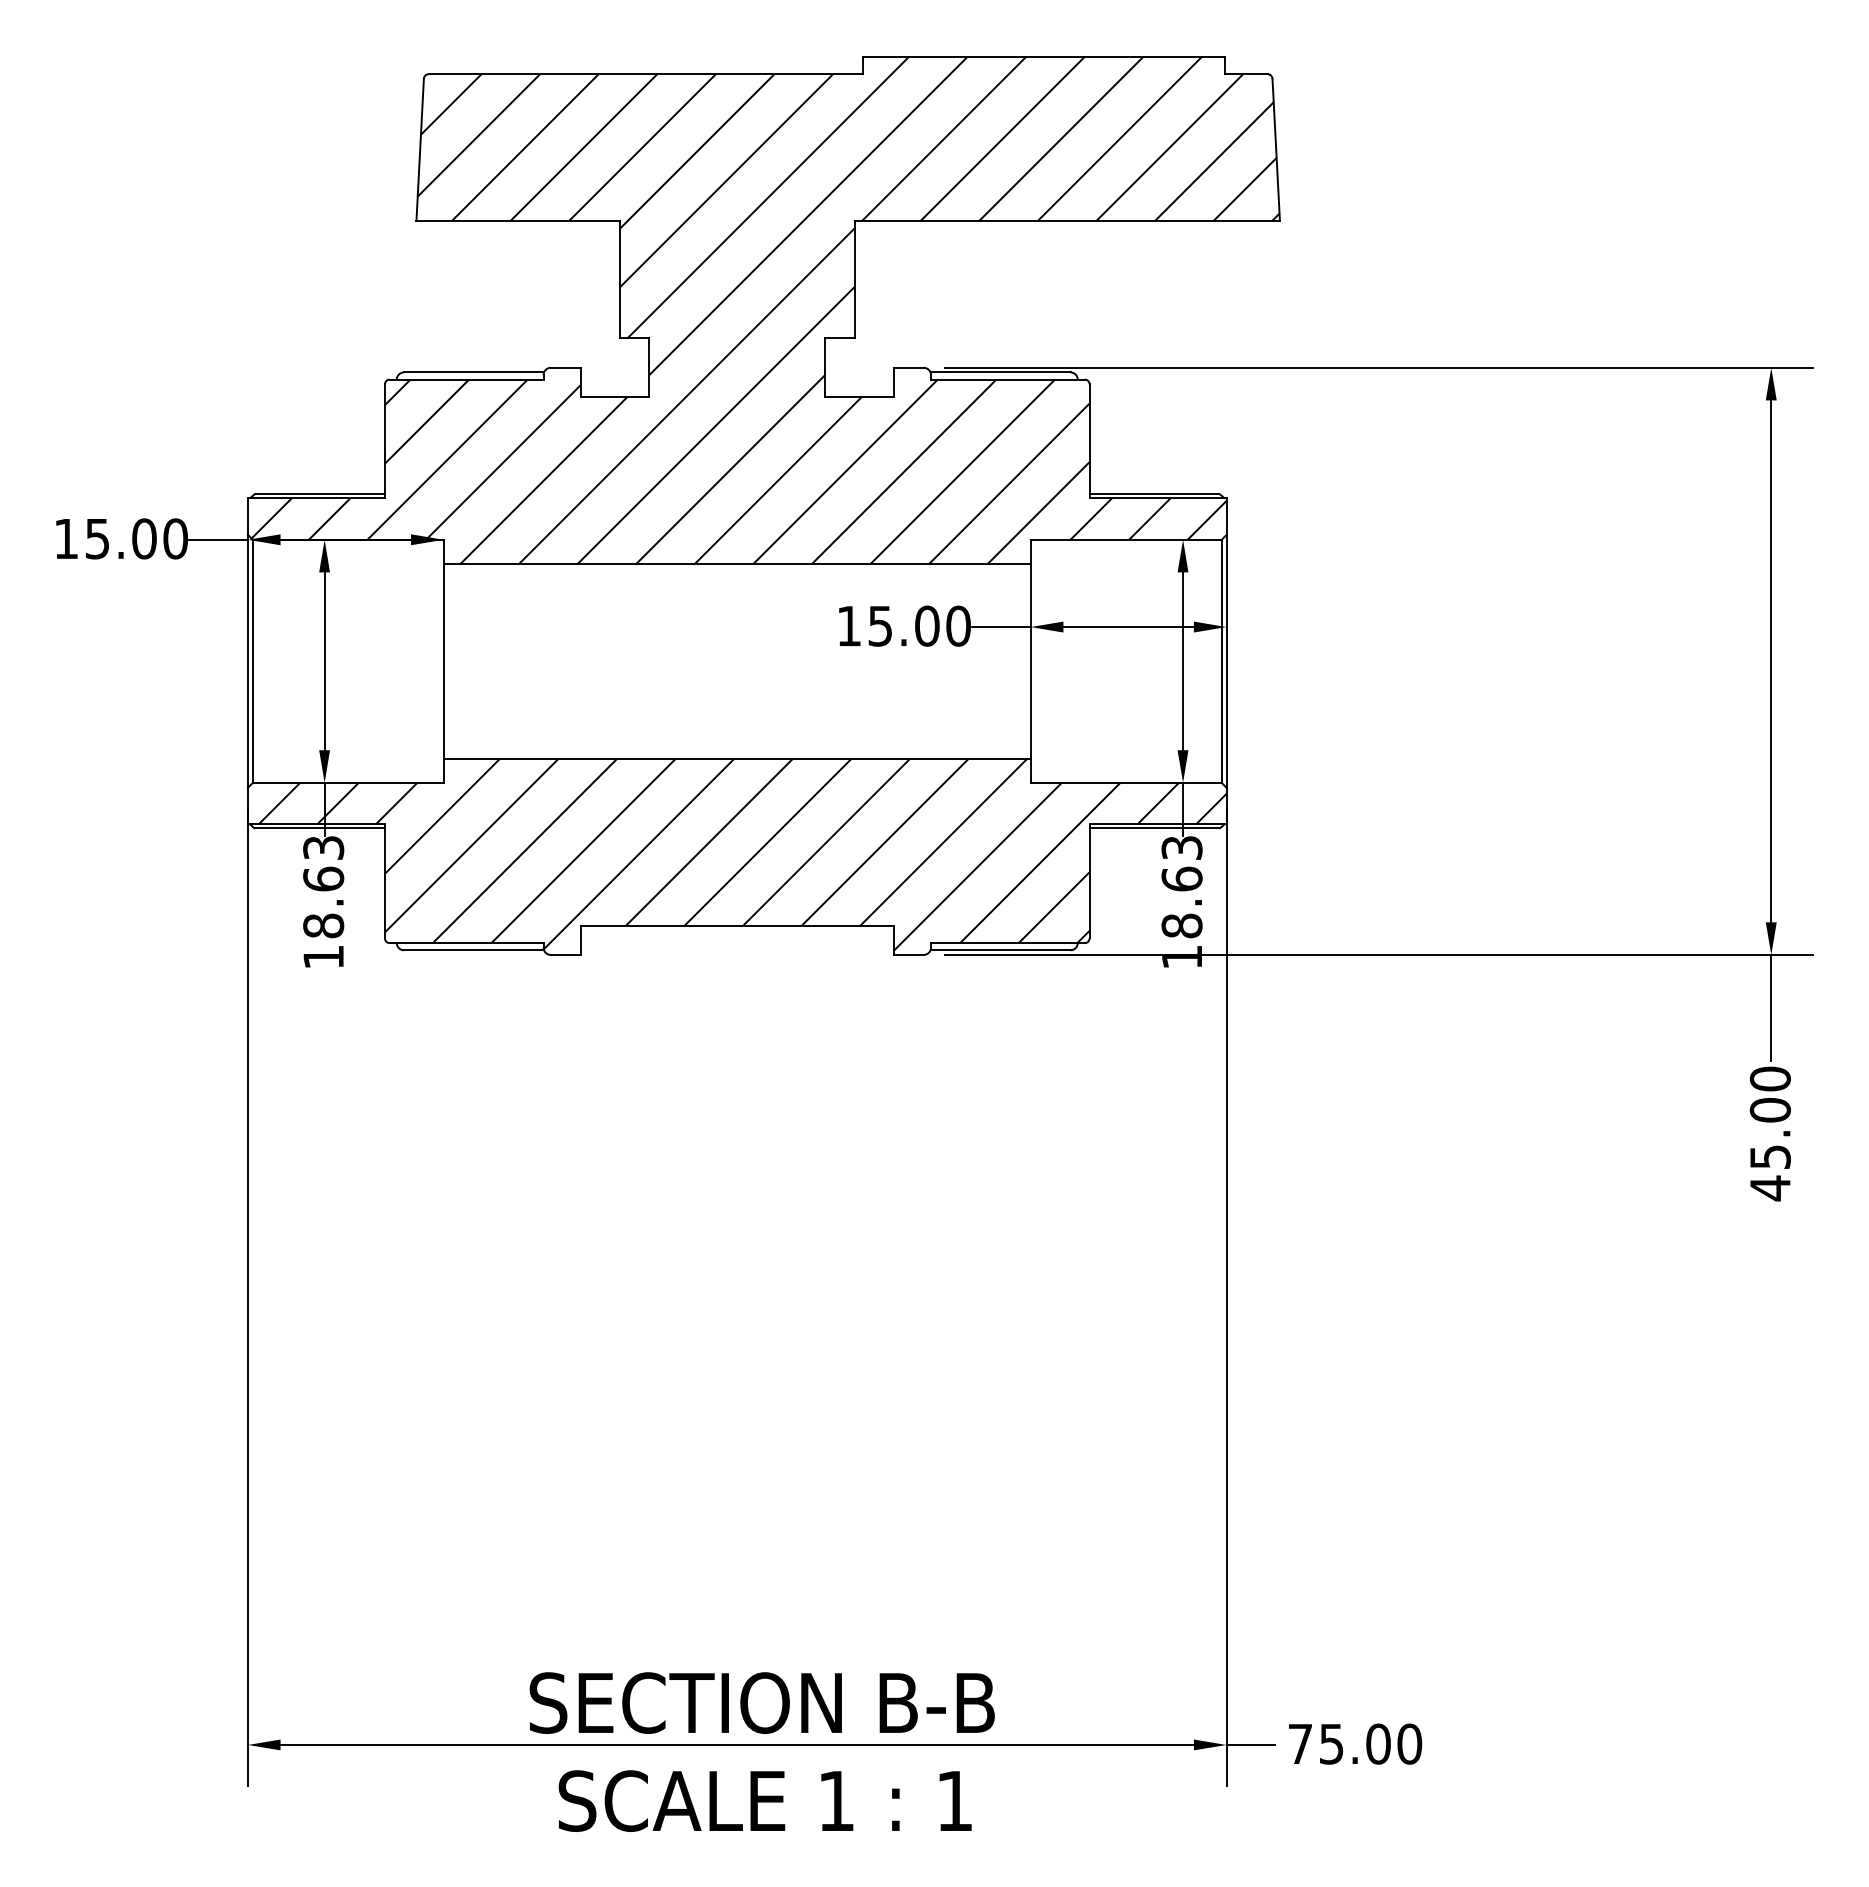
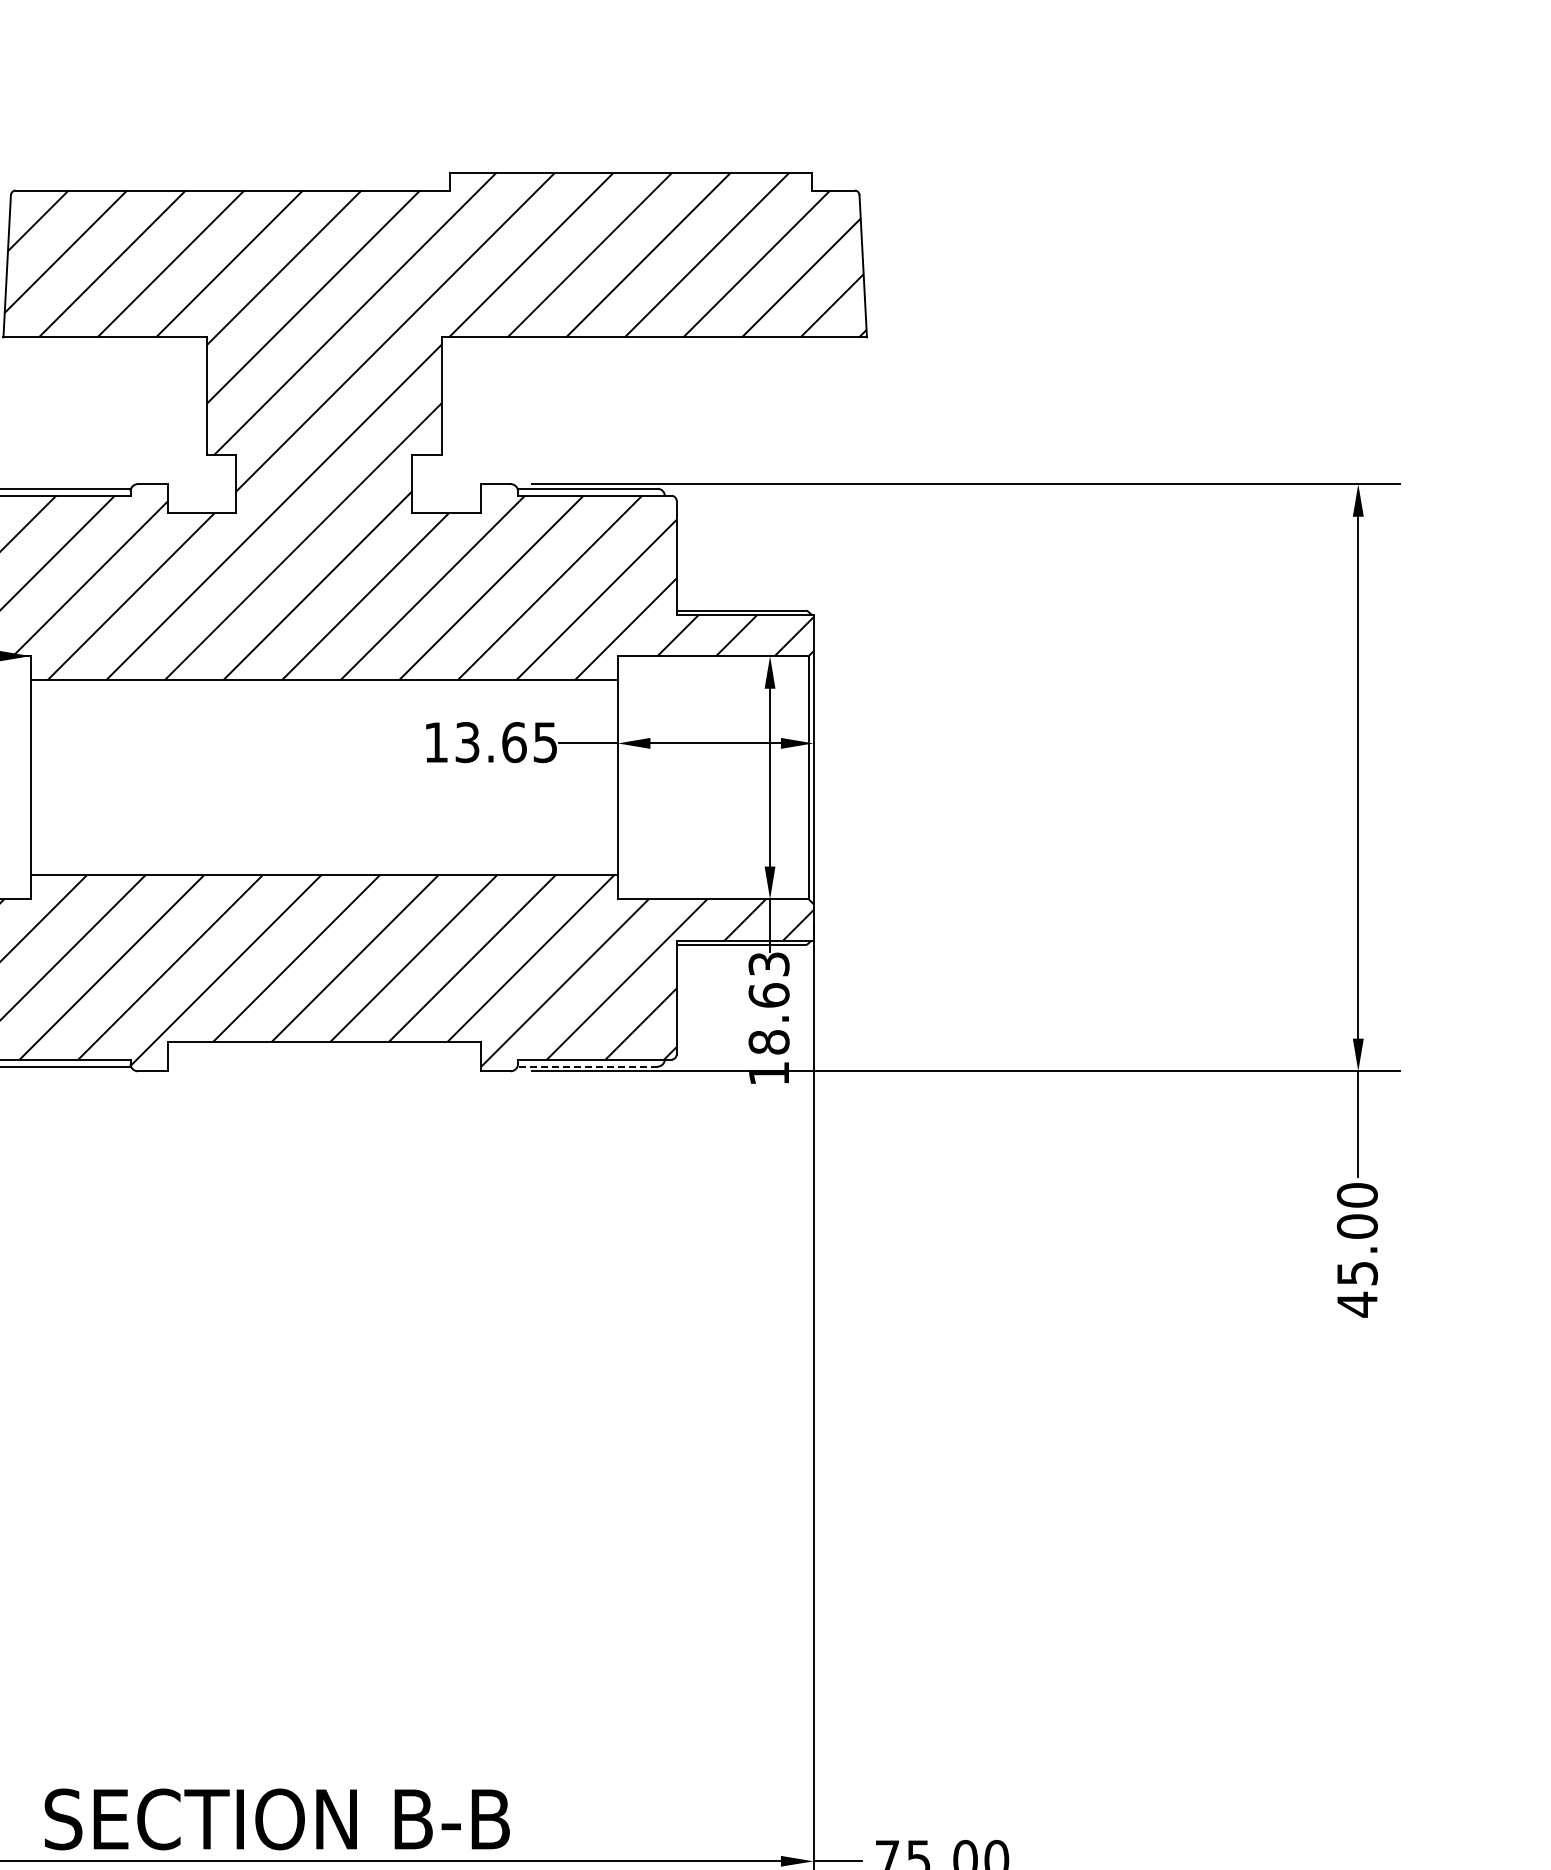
text: (919, 625) -> (506, 741), 15.00 -> 13.65
line: (1000, 950) -> (587, 1066), solid -> dashed
text: (761, 1702) -> (276, 1818), moved

